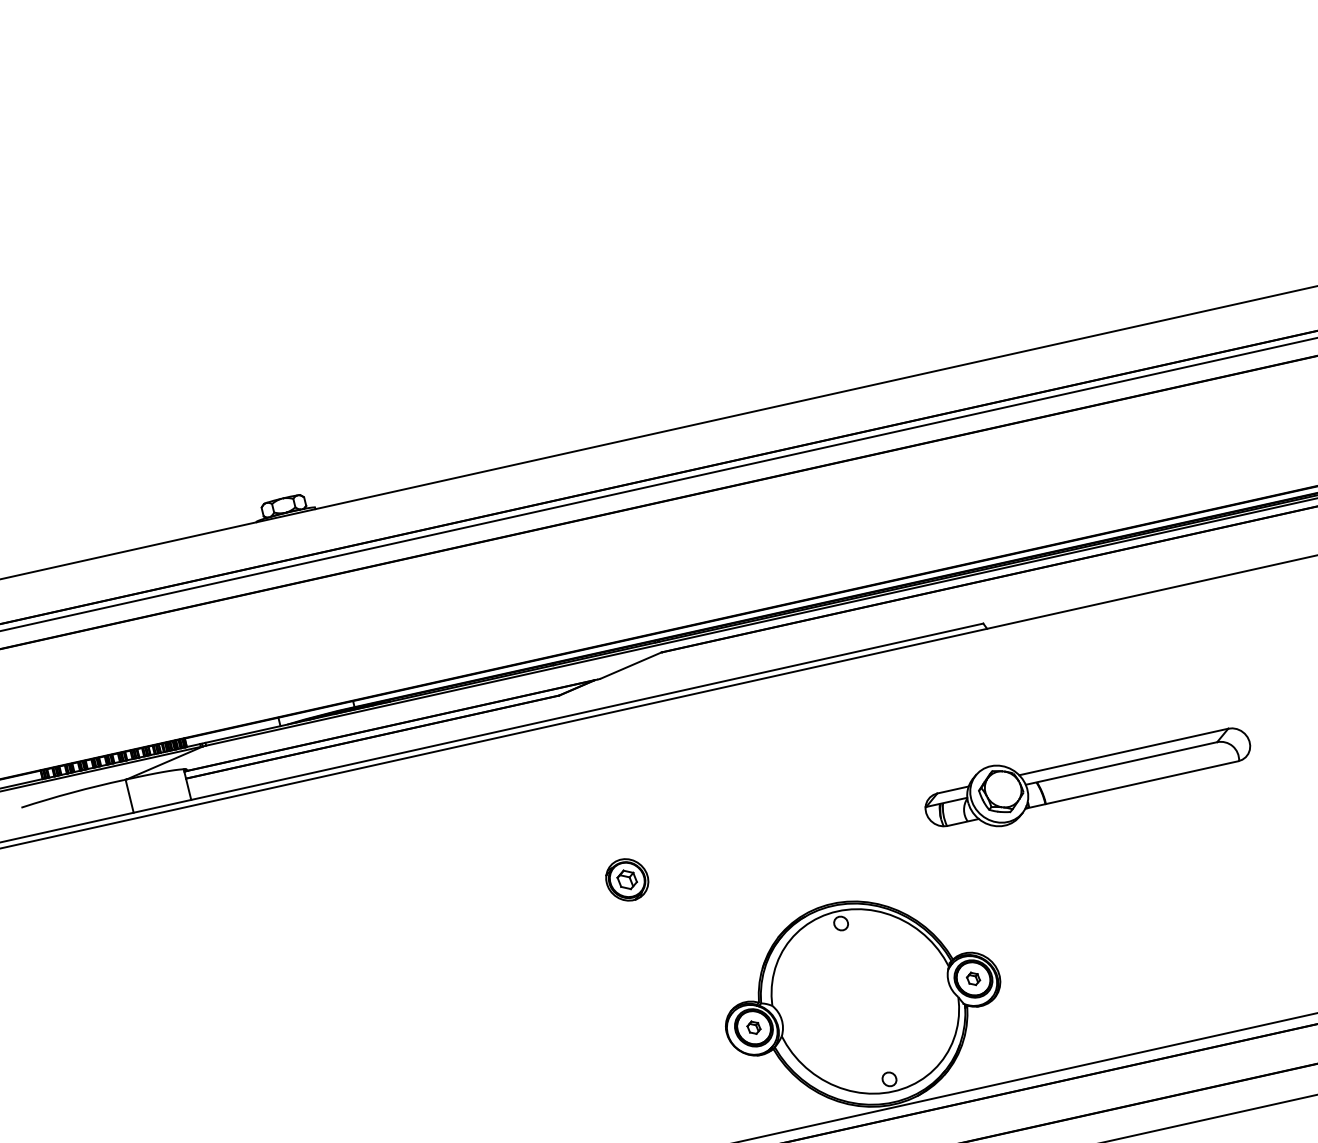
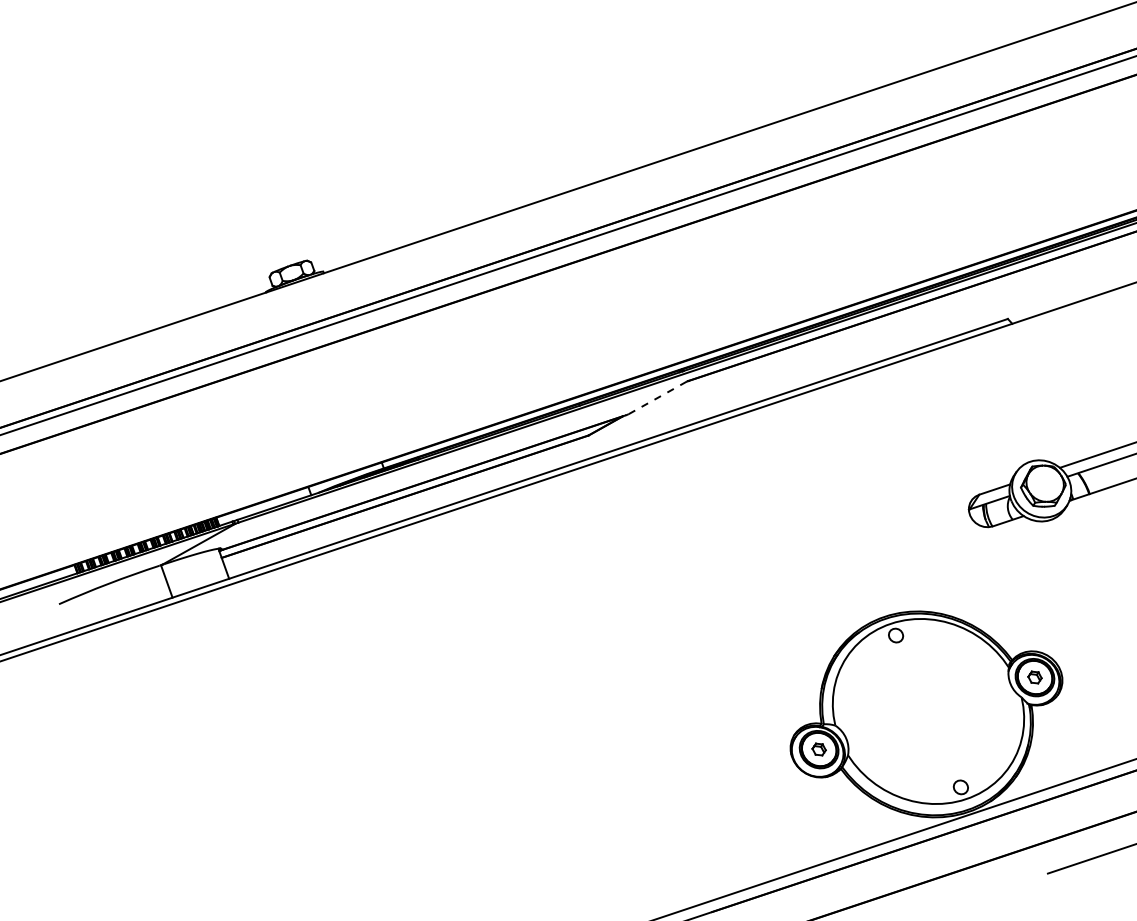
line: (631, 665) -> (658, 397), solid -> dashed
part: (627, 879) -> (676, 613), removed

